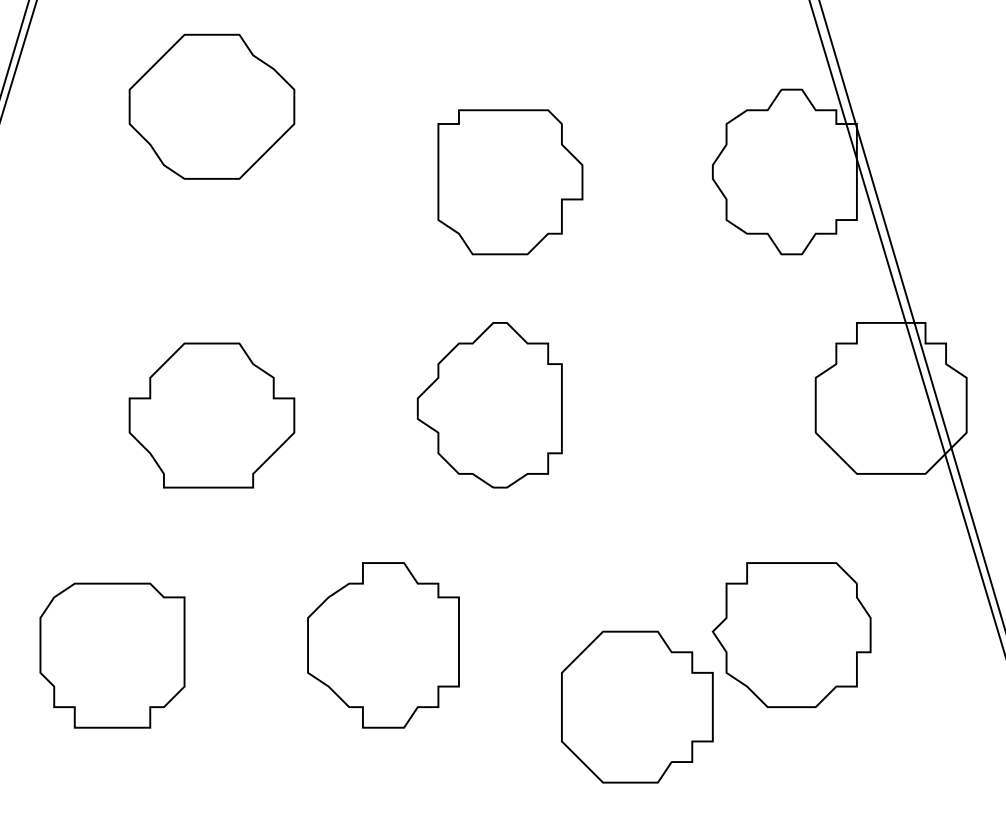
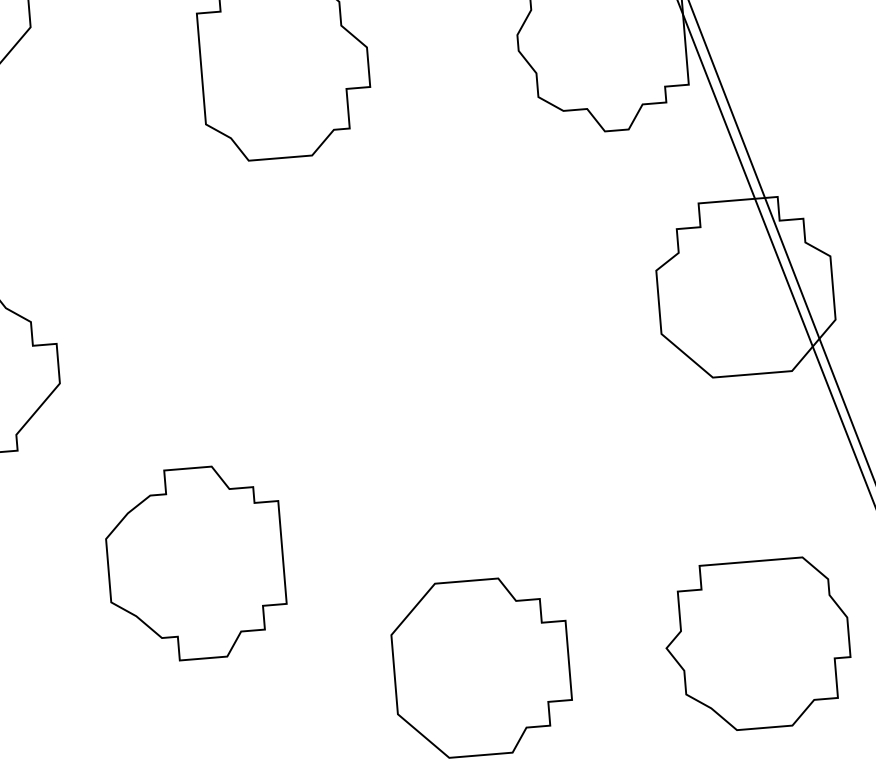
part: (489, 405) -> (282, 333), removed
part: (791, 634) -> (757, 644), moved
part: (383, 645) -> (195, 563), moved

